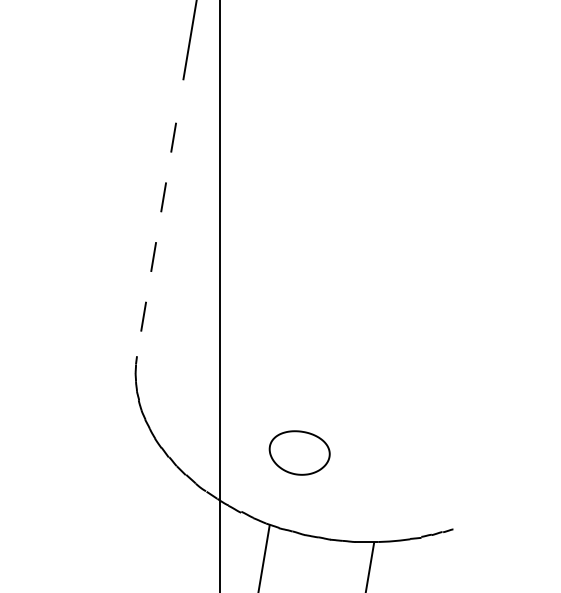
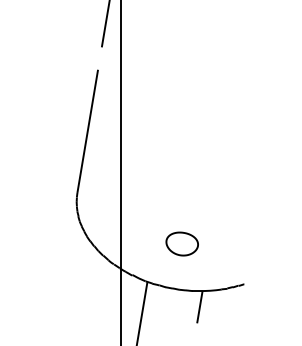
line: (156, 239) -> (87, 131), dashed -> solid
part: (298, 451) -> (181, 243), moved

